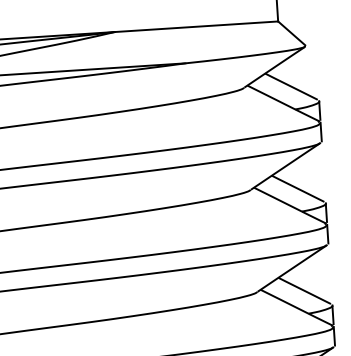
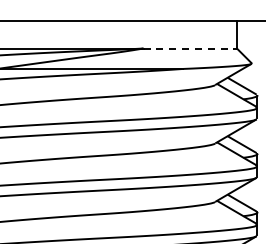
line: (196, 26) -> (190, 48), solid -> dashed

